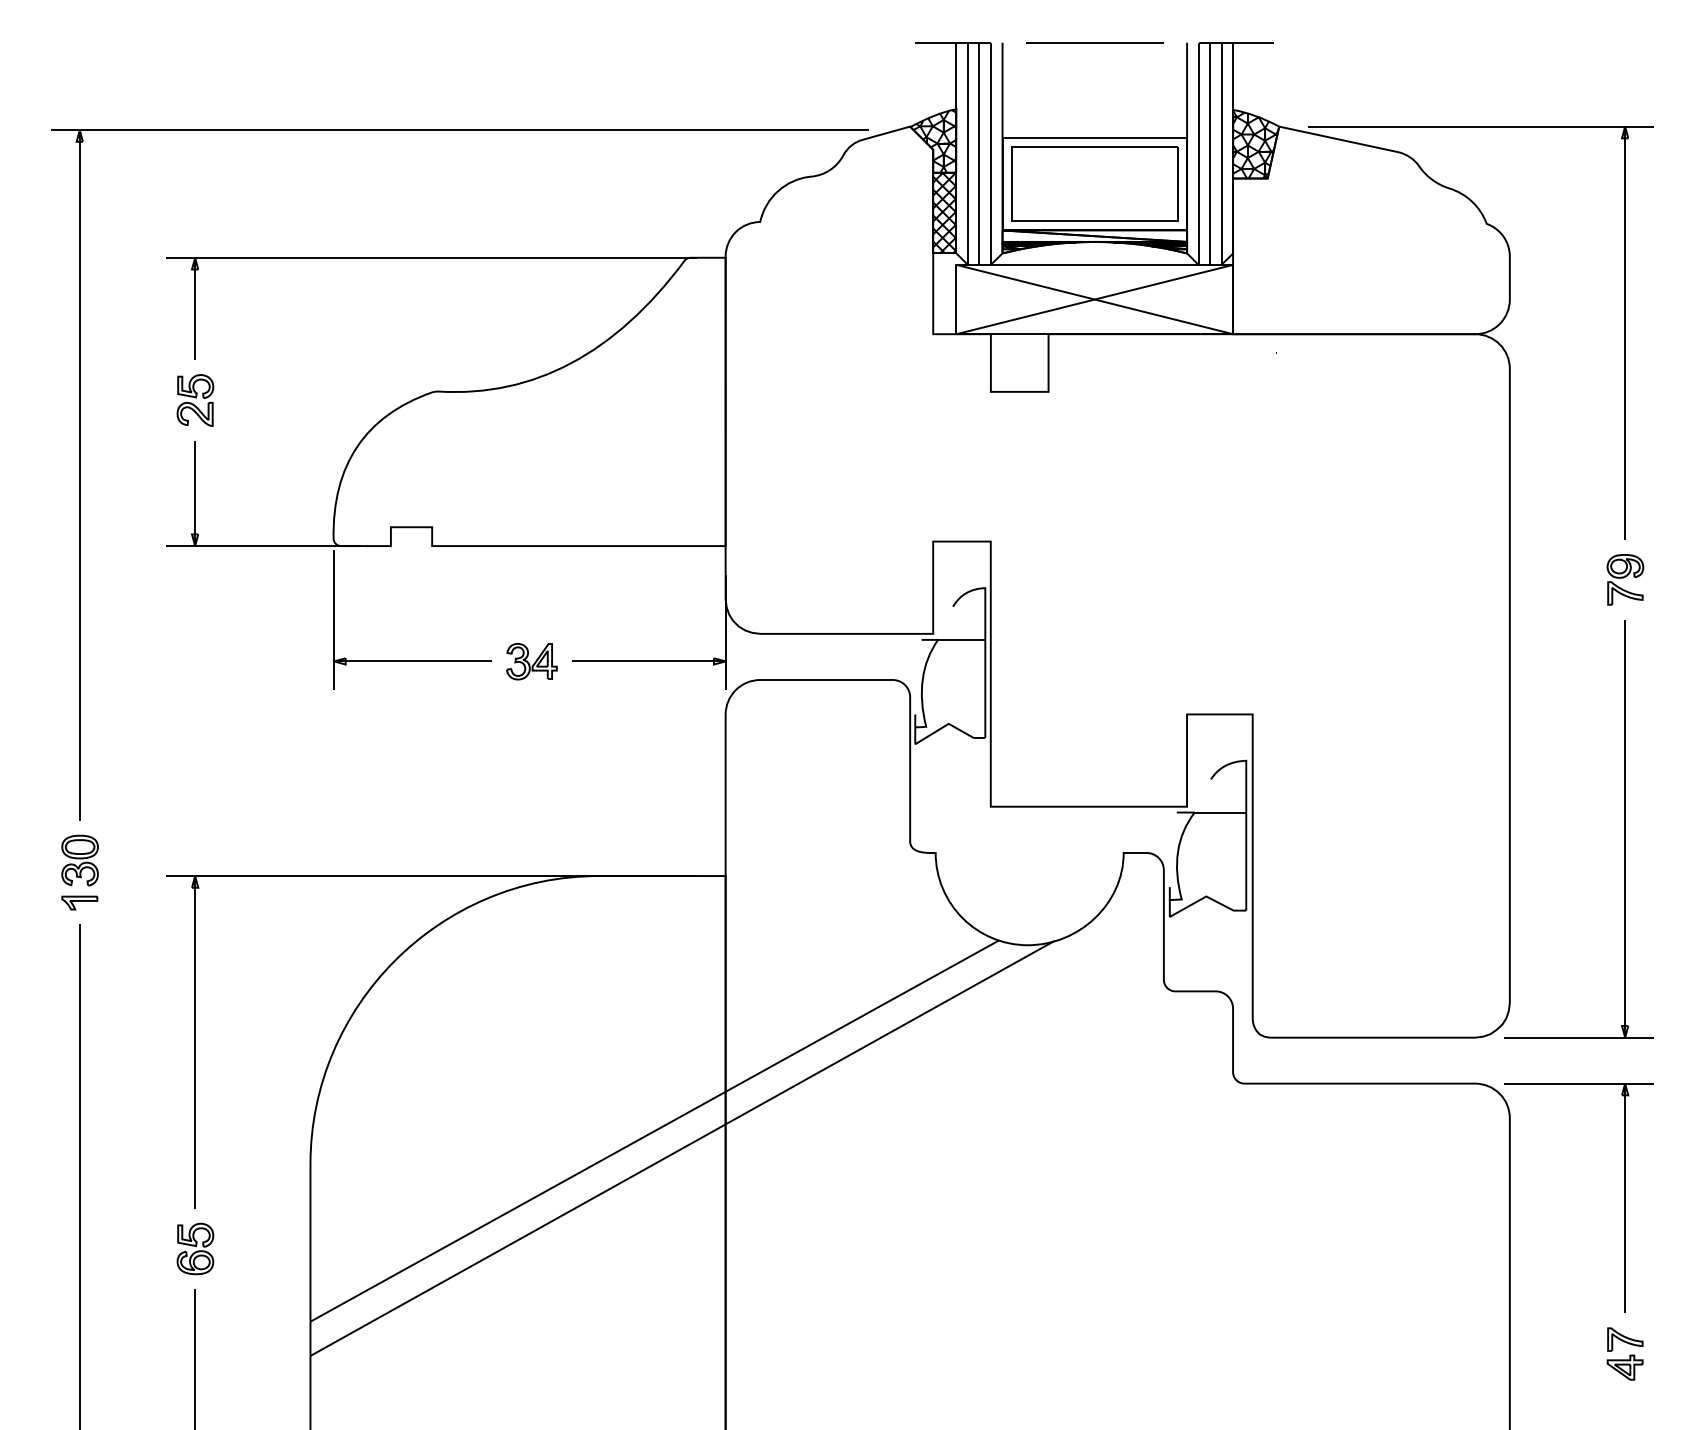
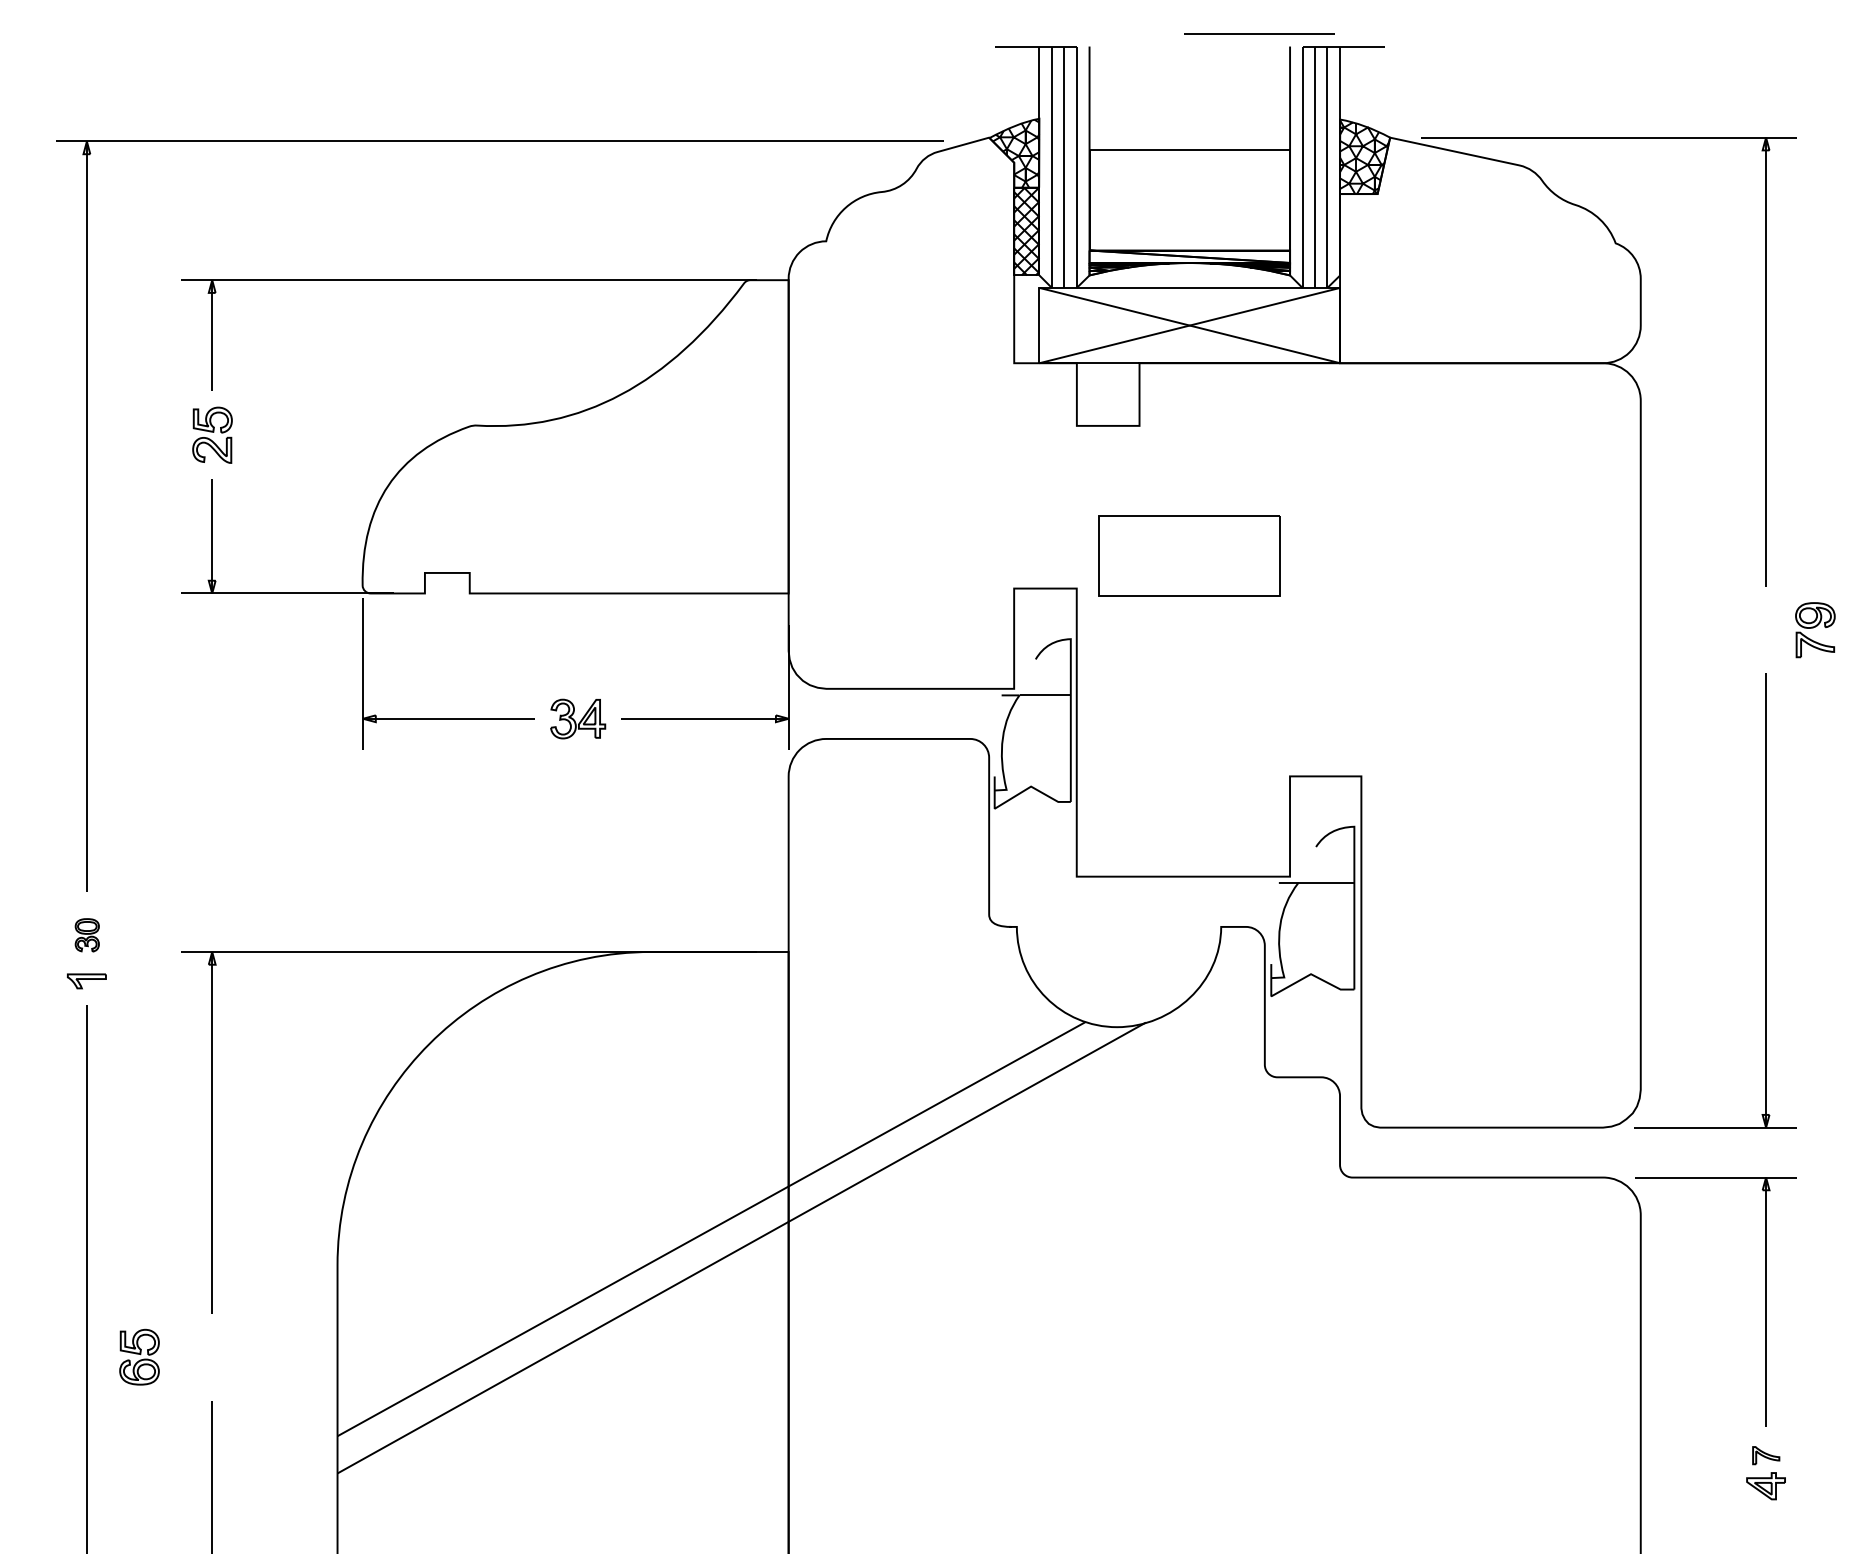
line: (1094, 42) -> (1259, 33), moved
part: (1094, 183) -> (1189, 555), moved
part: (1625, 580) -> (1815, 630), moved
part: (80, 860) -> (87, 935), size x0.6
part: (195, 1248) -> (139, 1356), moved
part: (1624, 1339) -> (1765, 1455), size x0.7

